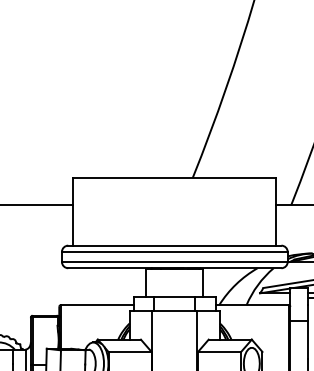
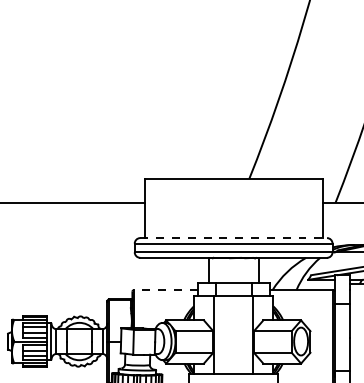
line: (175, 246) -> (234, 238), solid -> dashed
line: (97, 305) -> (165, 290), solid -> dashed

